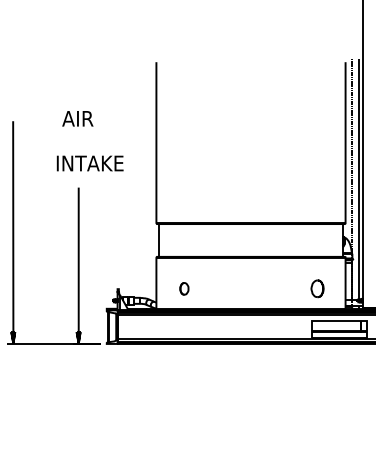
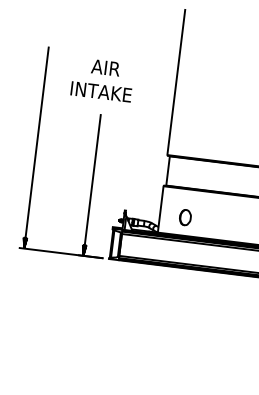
text: (77, 118) -> (105, 67), moved
text: (89, 163) -> (100, 91), moved
part: (184, 288) -> (185, 217), size x1.43

